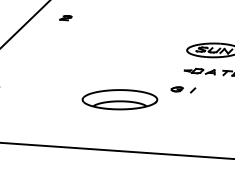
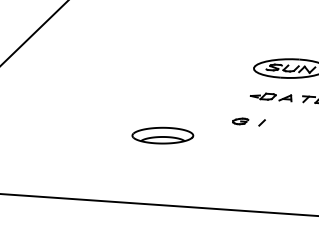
part: (65, 18) -> (88, 25), removed
part: (119, 99) -> (162, 135), size x0.6

